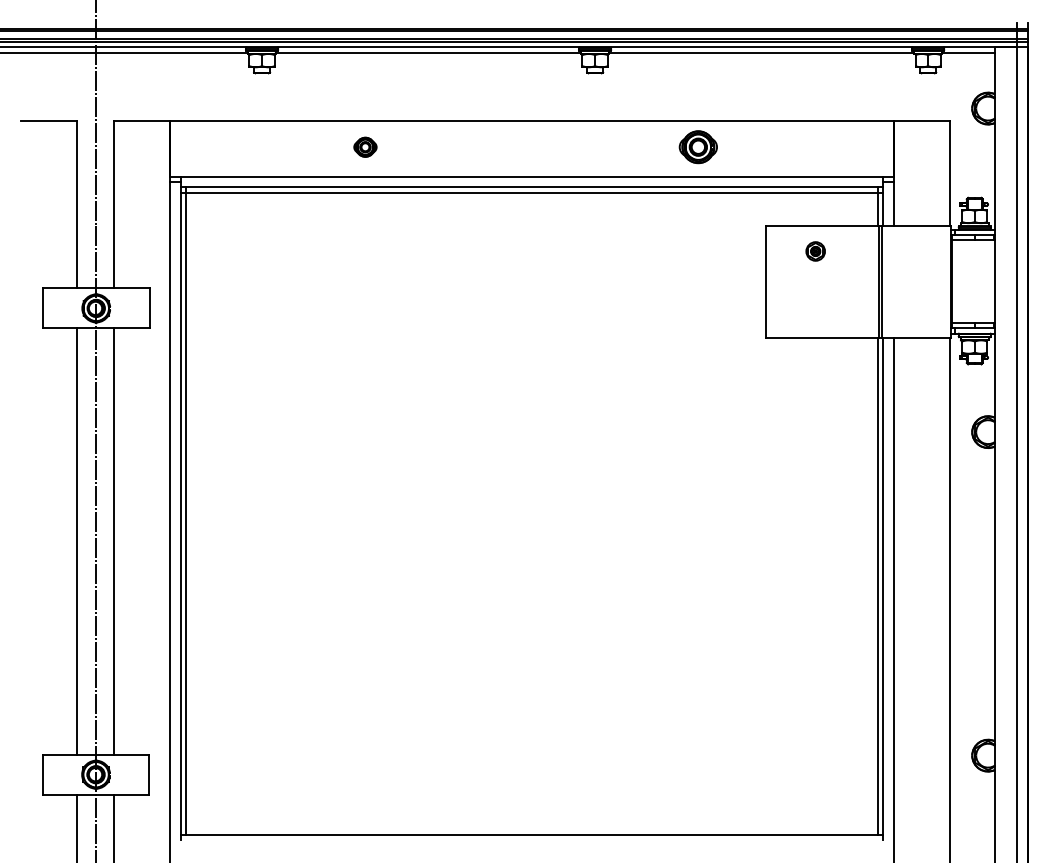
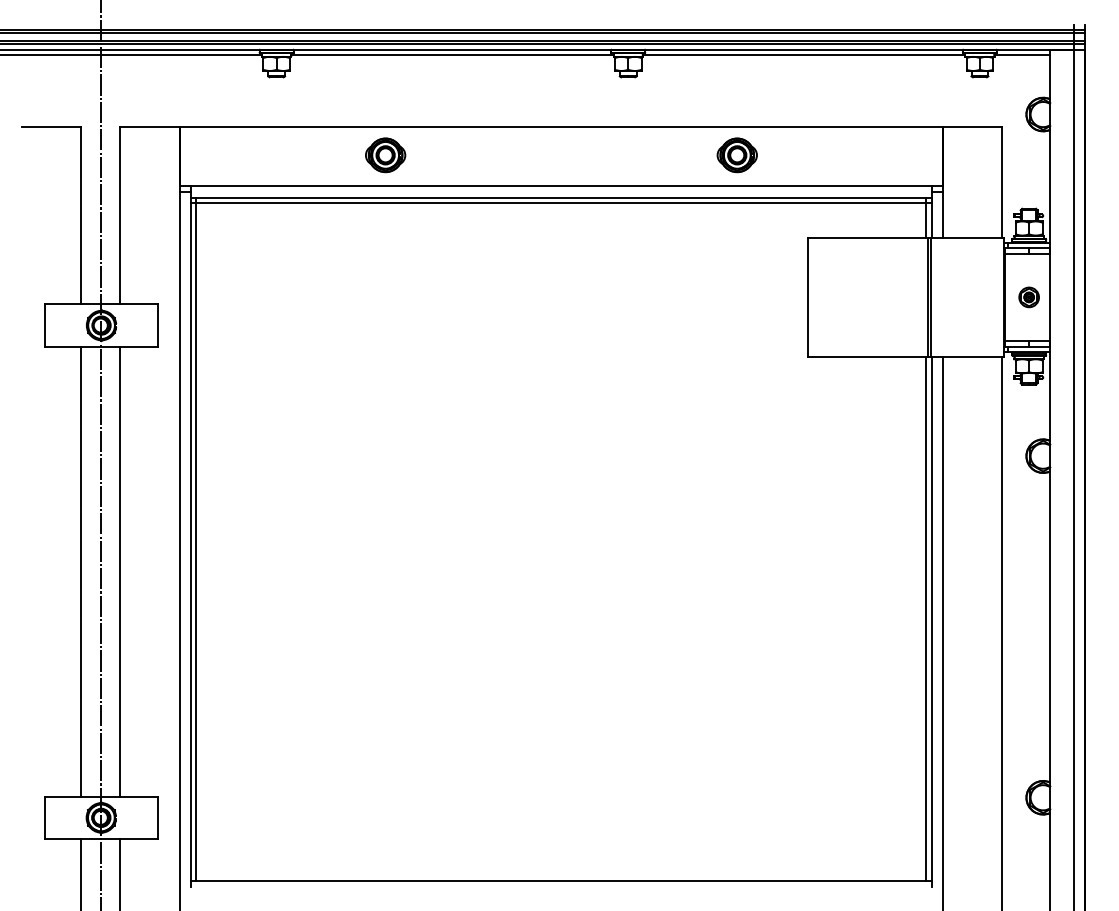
part: (365, 147) -> (385, 155), size x1.67
part: (815, 251) -> (1028, 297), moved

